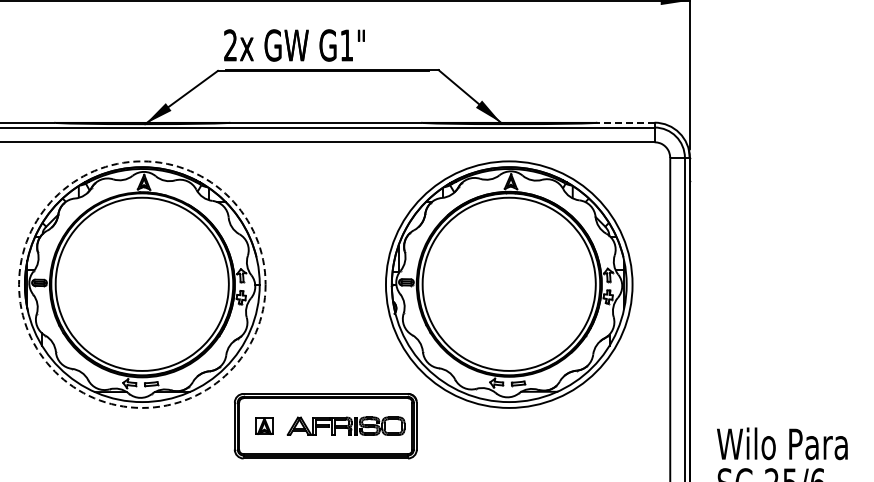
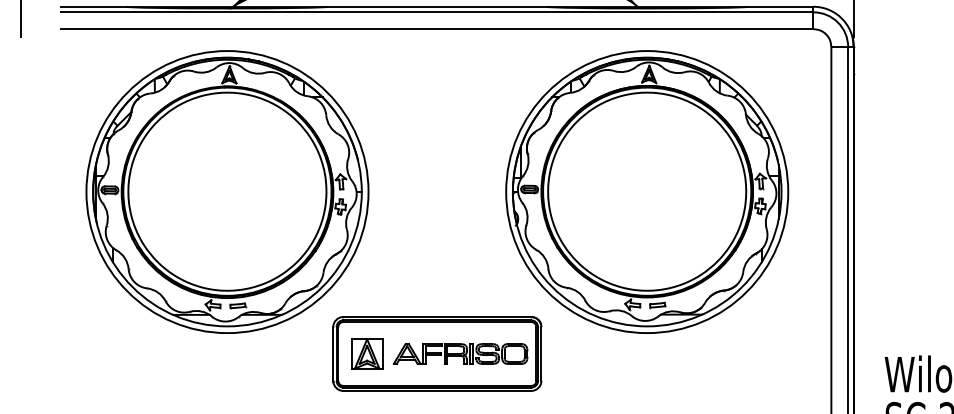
line: (625, 122) -> (780, 6), dashed -> solid
circle: (142, 284) -> (227, 191), dashed -> solid
part: (264, 426) -> (367, 354), size x1.67

